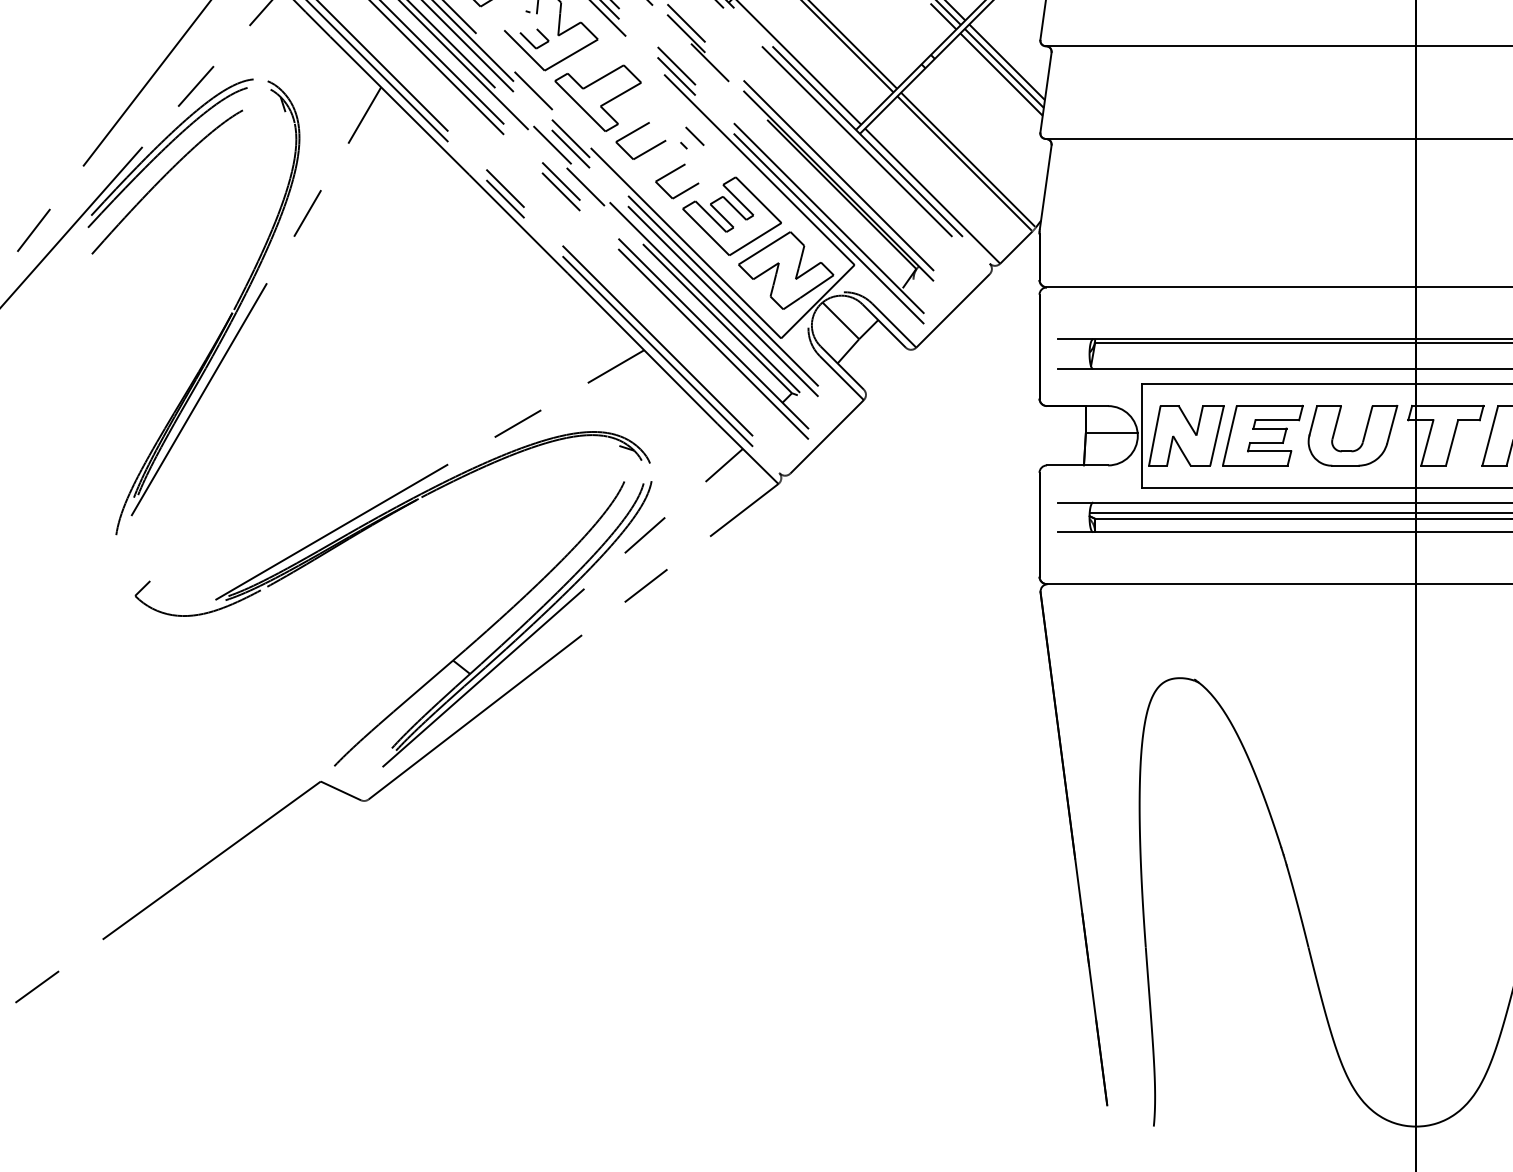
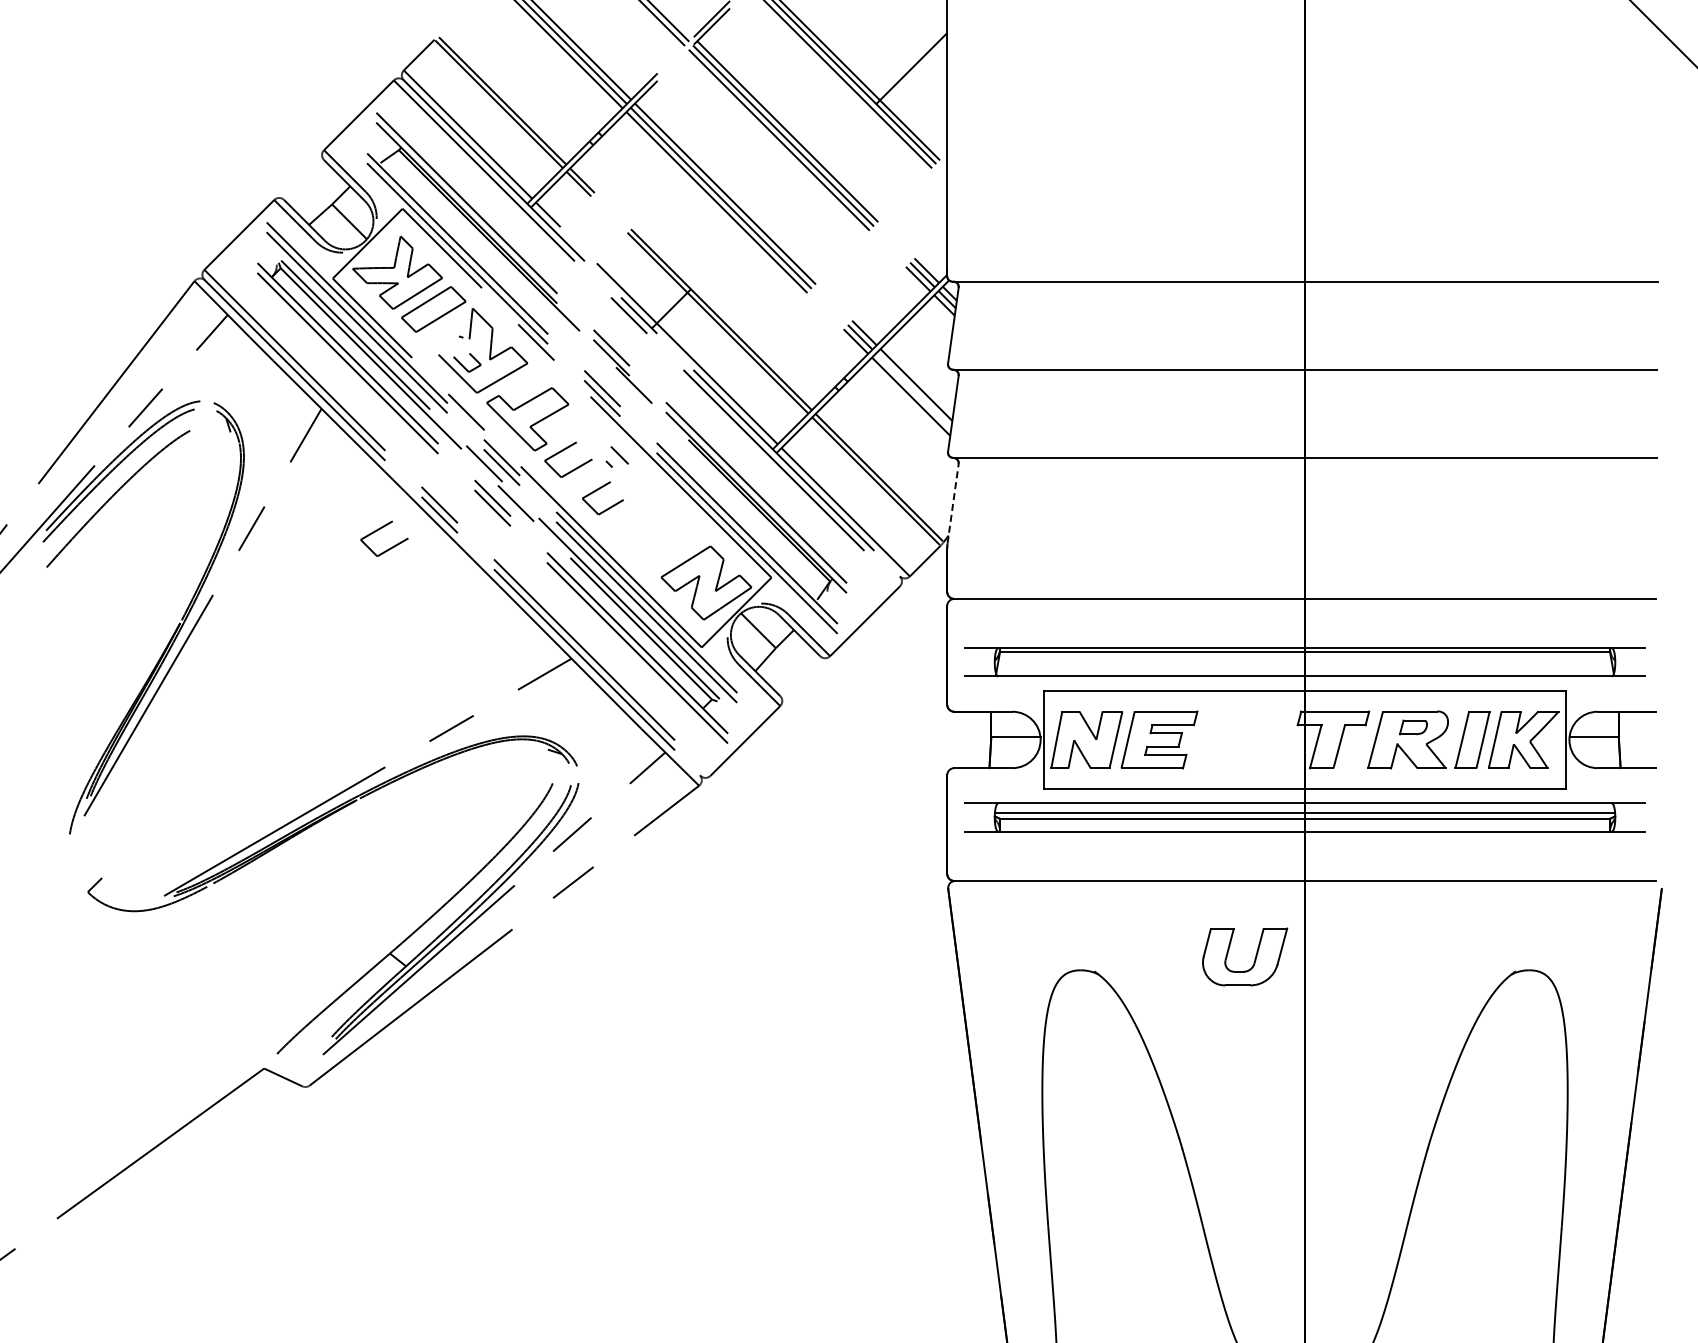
line: (1004, 68) -> (913, 390), removed
line: (1046, 186) -> (953, 503), solid -> dashed
part: (443, 214) -> (380, 529), added
part: (731, 216) -> (654, 531), removed
part: (1362, 437) -> (1254, 958), moved

